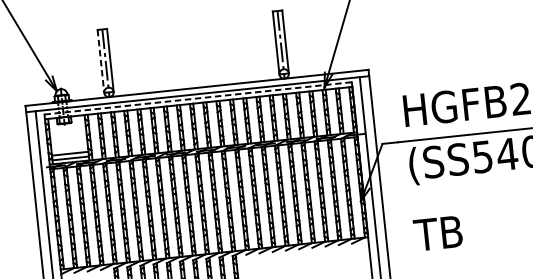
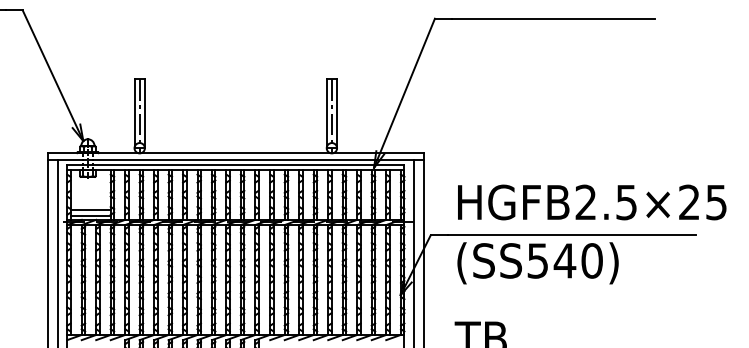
line: (100, 61) -> (134, 113), dashed -> solid
line: (197, 98) -> (235, 164), dashed -> solid

